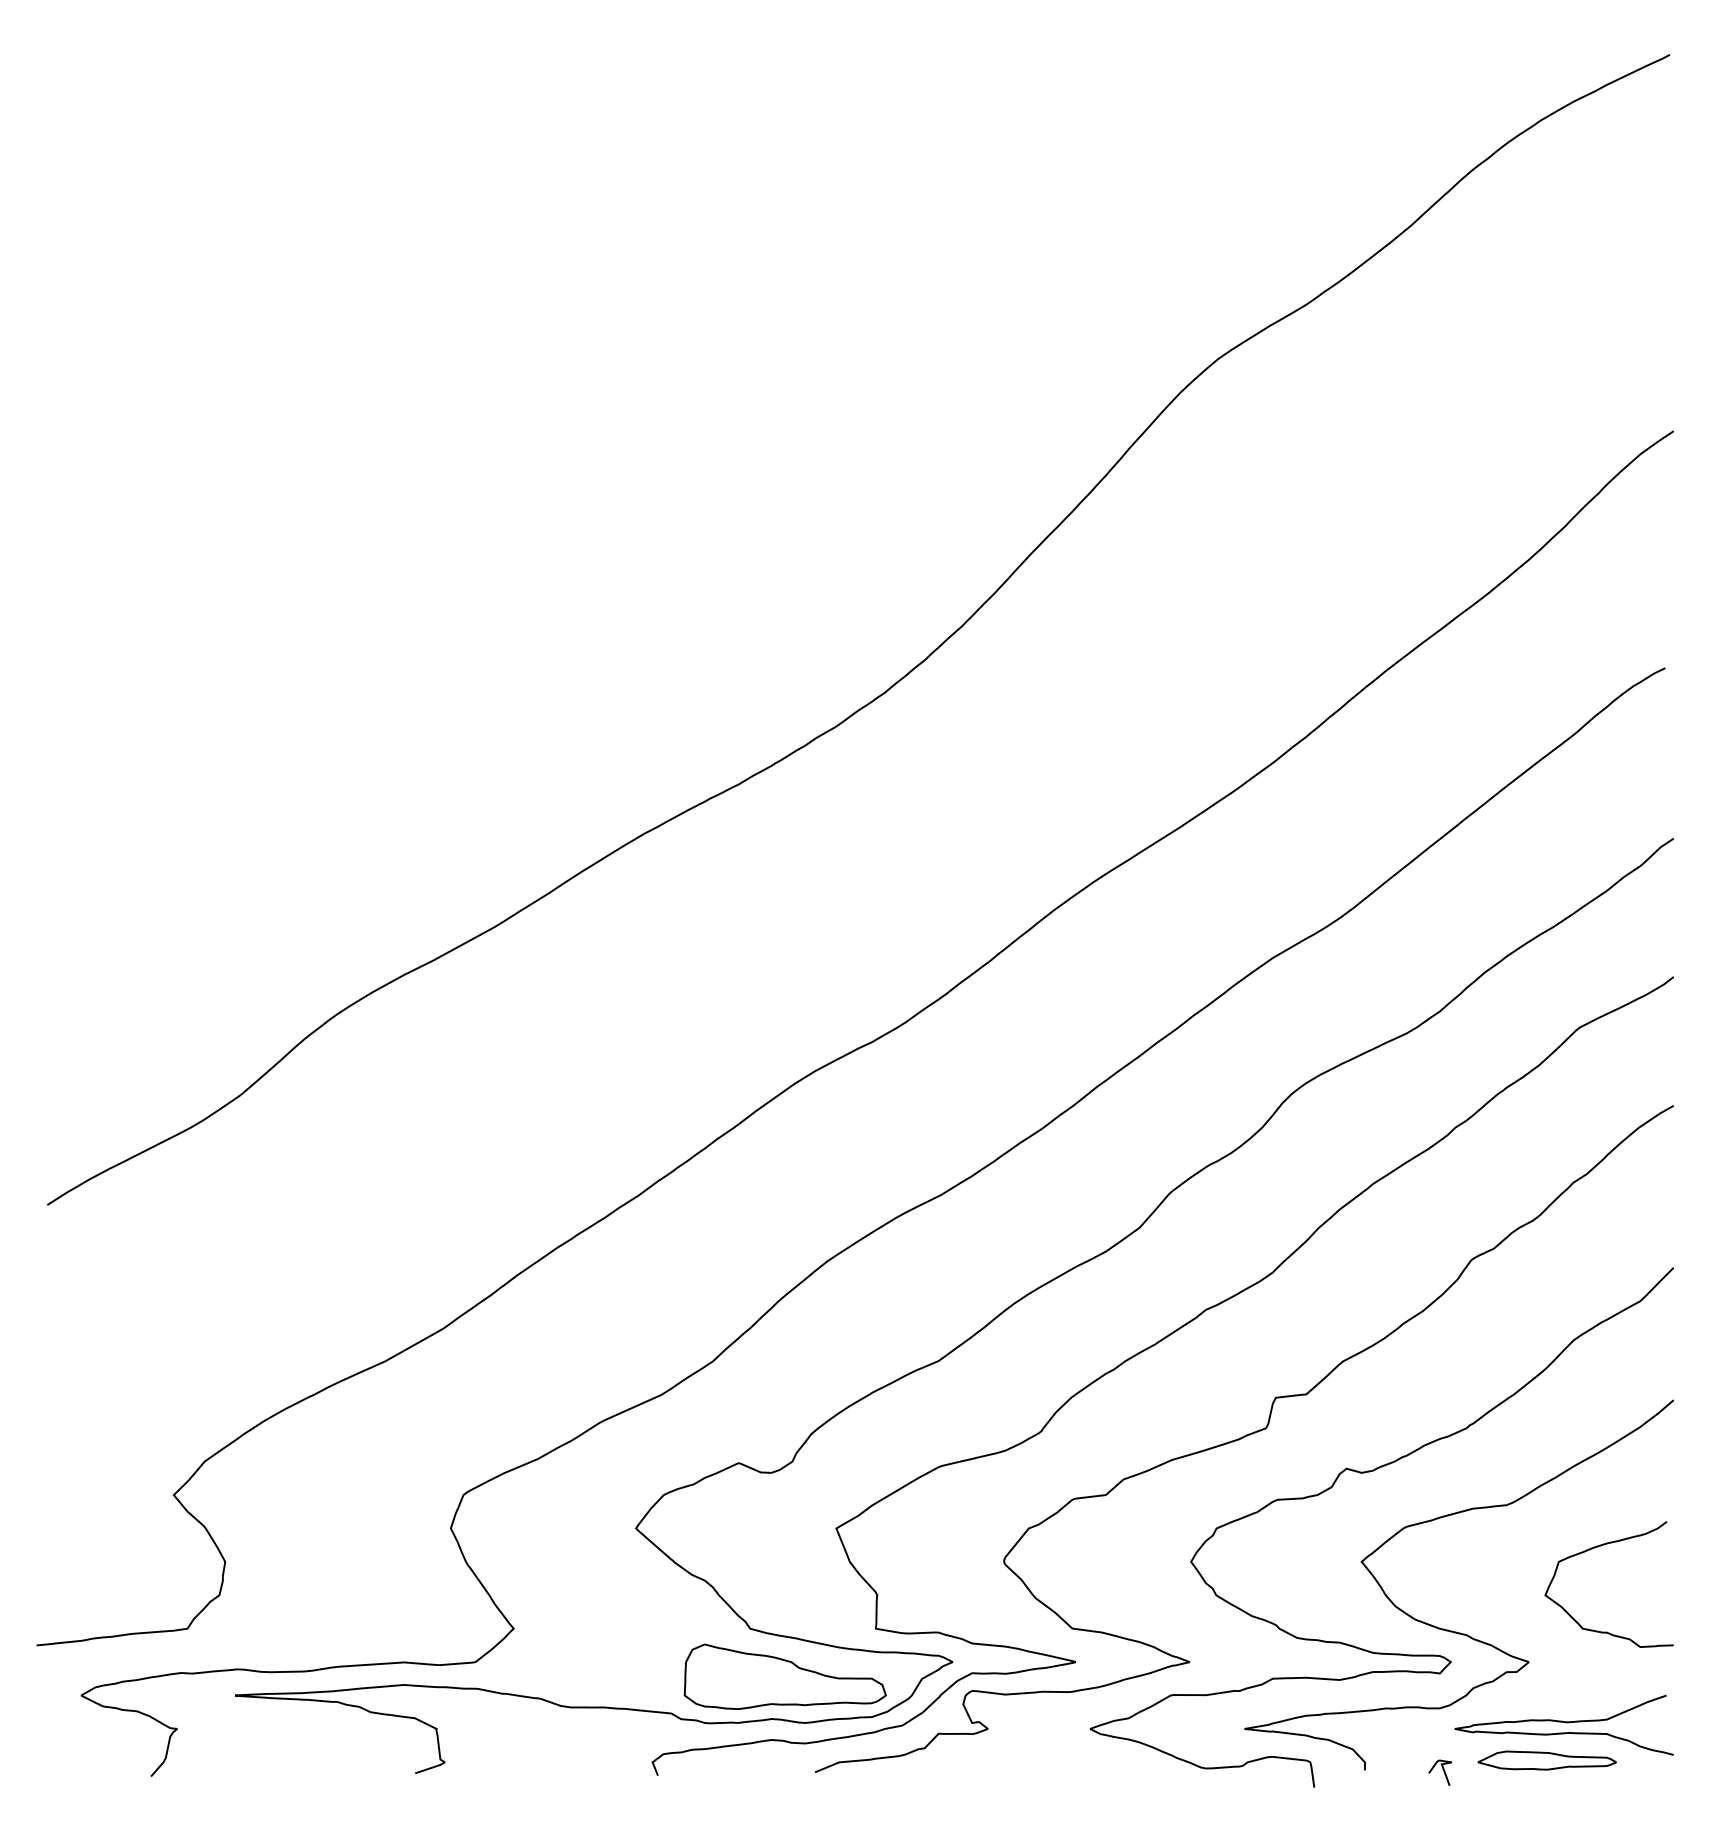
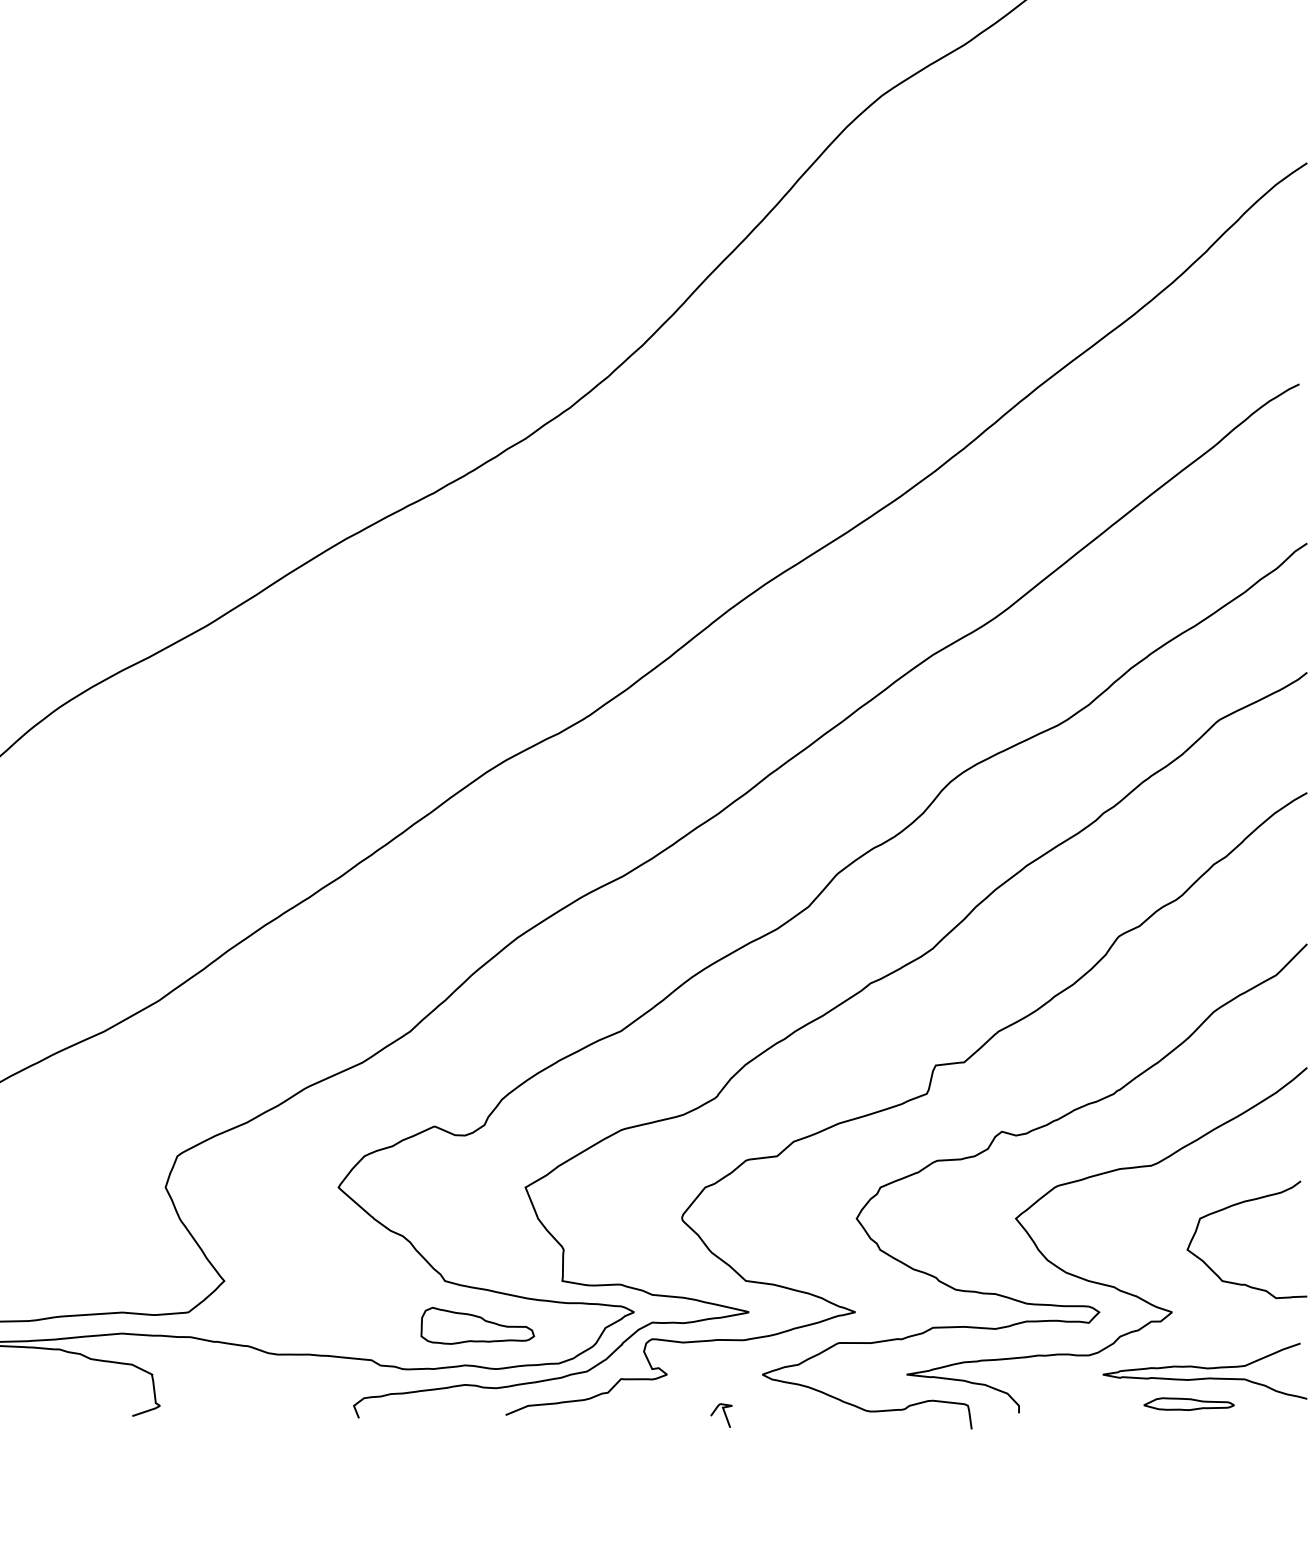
part: (784, 1676) -> (477, 1325), size x0.6
part: (1546, 1760) -> (1188, 1404), size x0.7
curve: (1443, 1772) -> (724, 1415), moved

